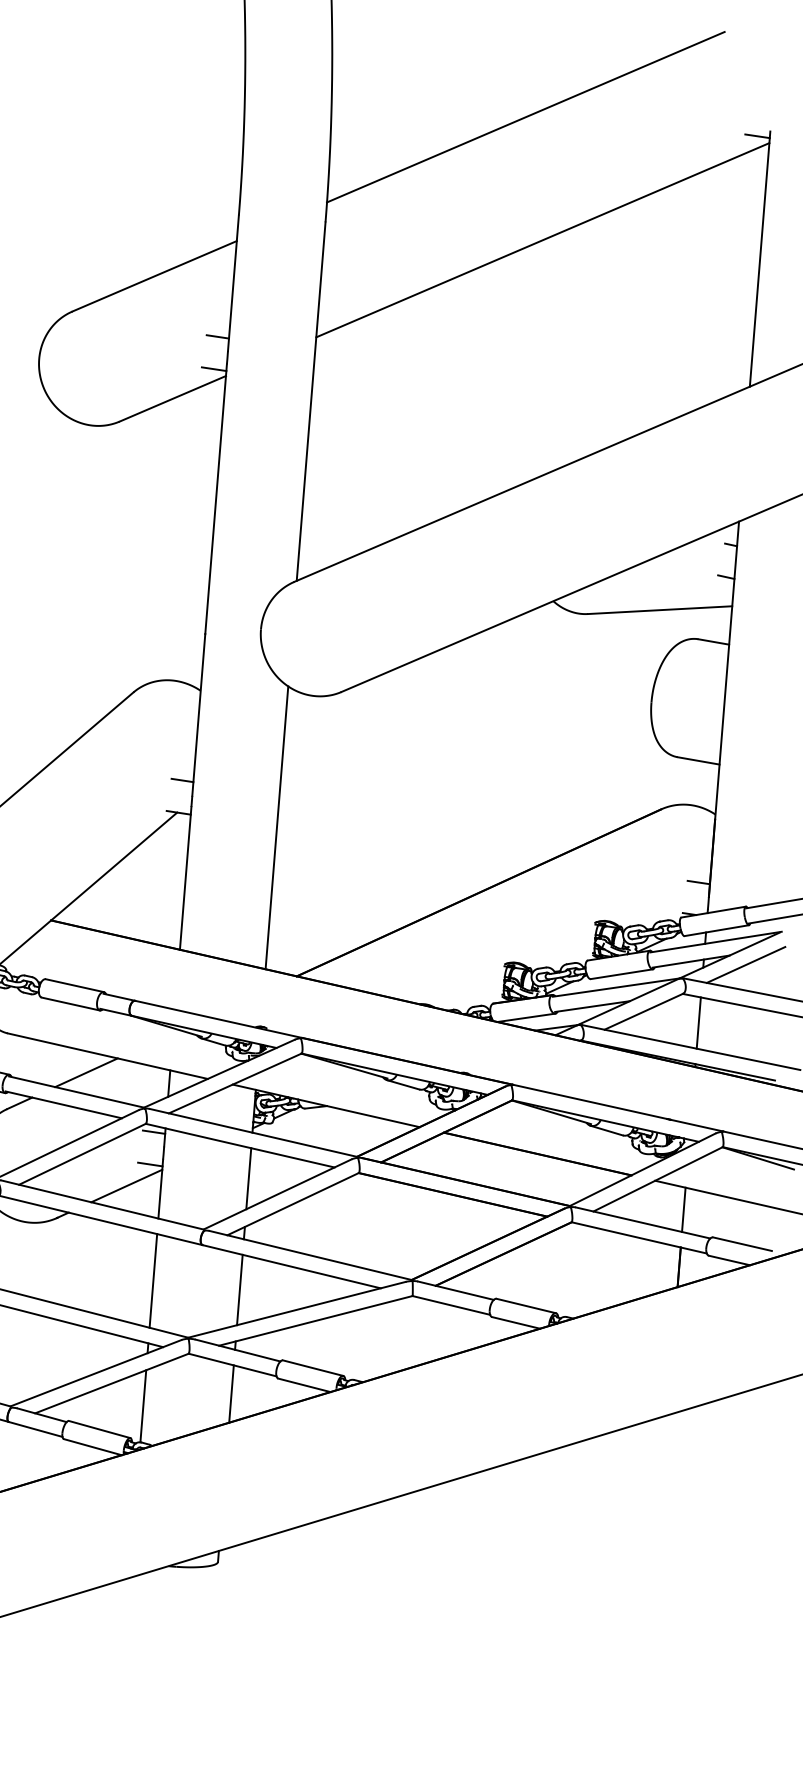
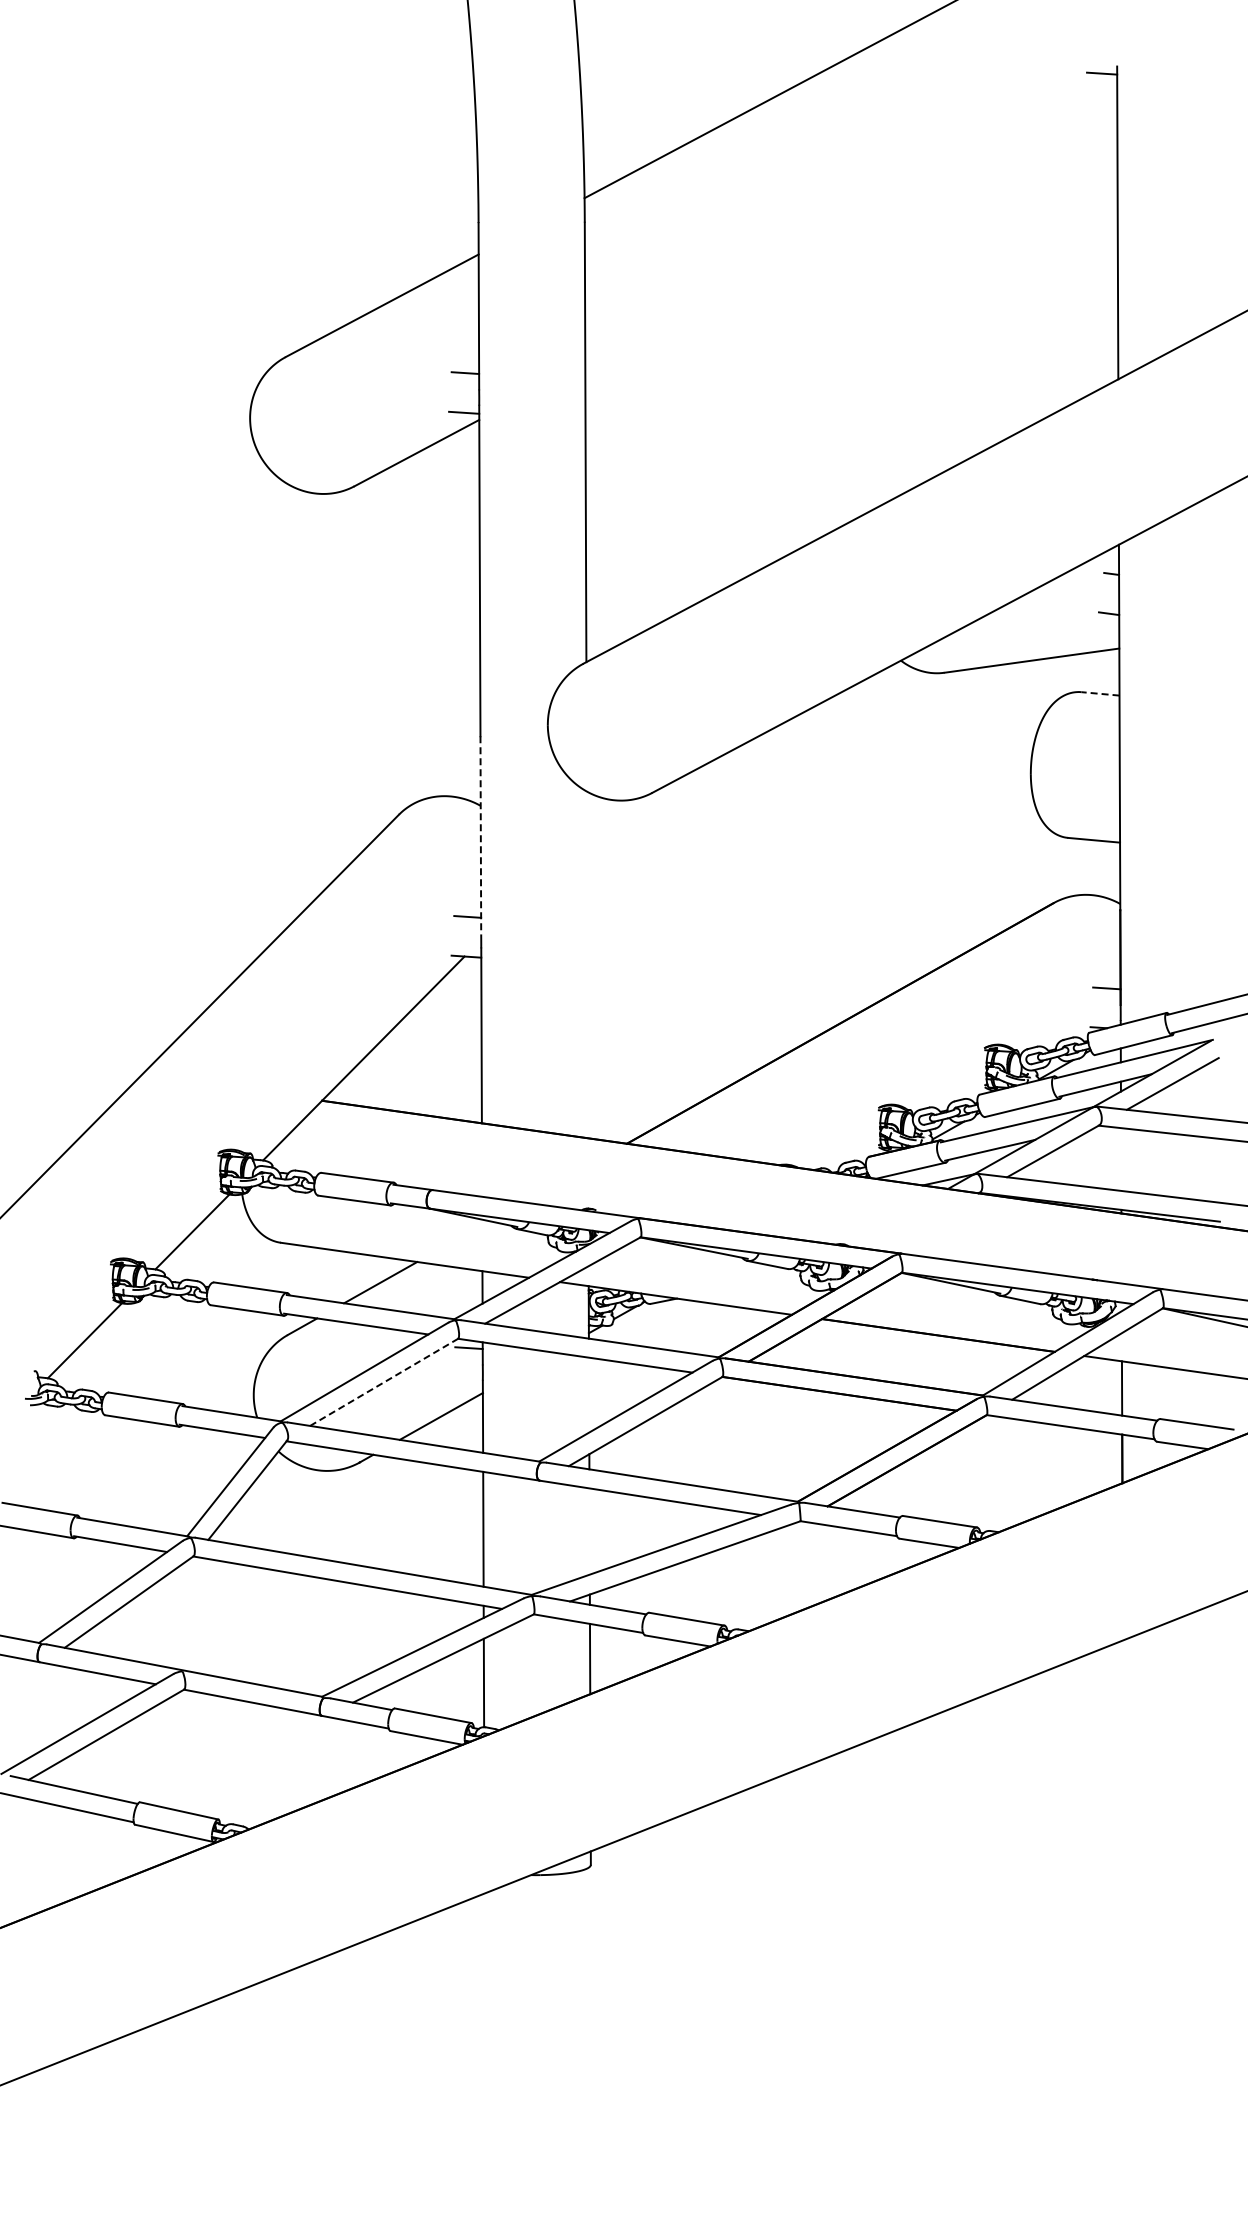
line: (543, 239) -> (851, 221), removed
line: (713, 641) -> (1100, 693), solid -> dashed
line: (198, 714) -> (480, 835), solid -> dashed
line: (276, 827) -> (587, 964), removed
line: (699, 1023) -> (1121, 1159), removed
line: (82, 1154) -> (384, 1382), solid -> dashed
line: (150, 1164) -> (467, 1387), removed
line: (249, 1178) -> (589, 1394), removed
line: (239, 1289) -> (589, 1531), removed

